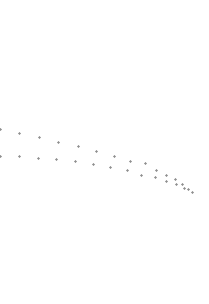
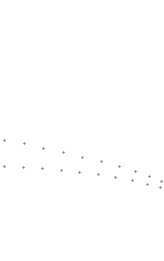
part: (143, 169) -> (148, 179), size x0.62

